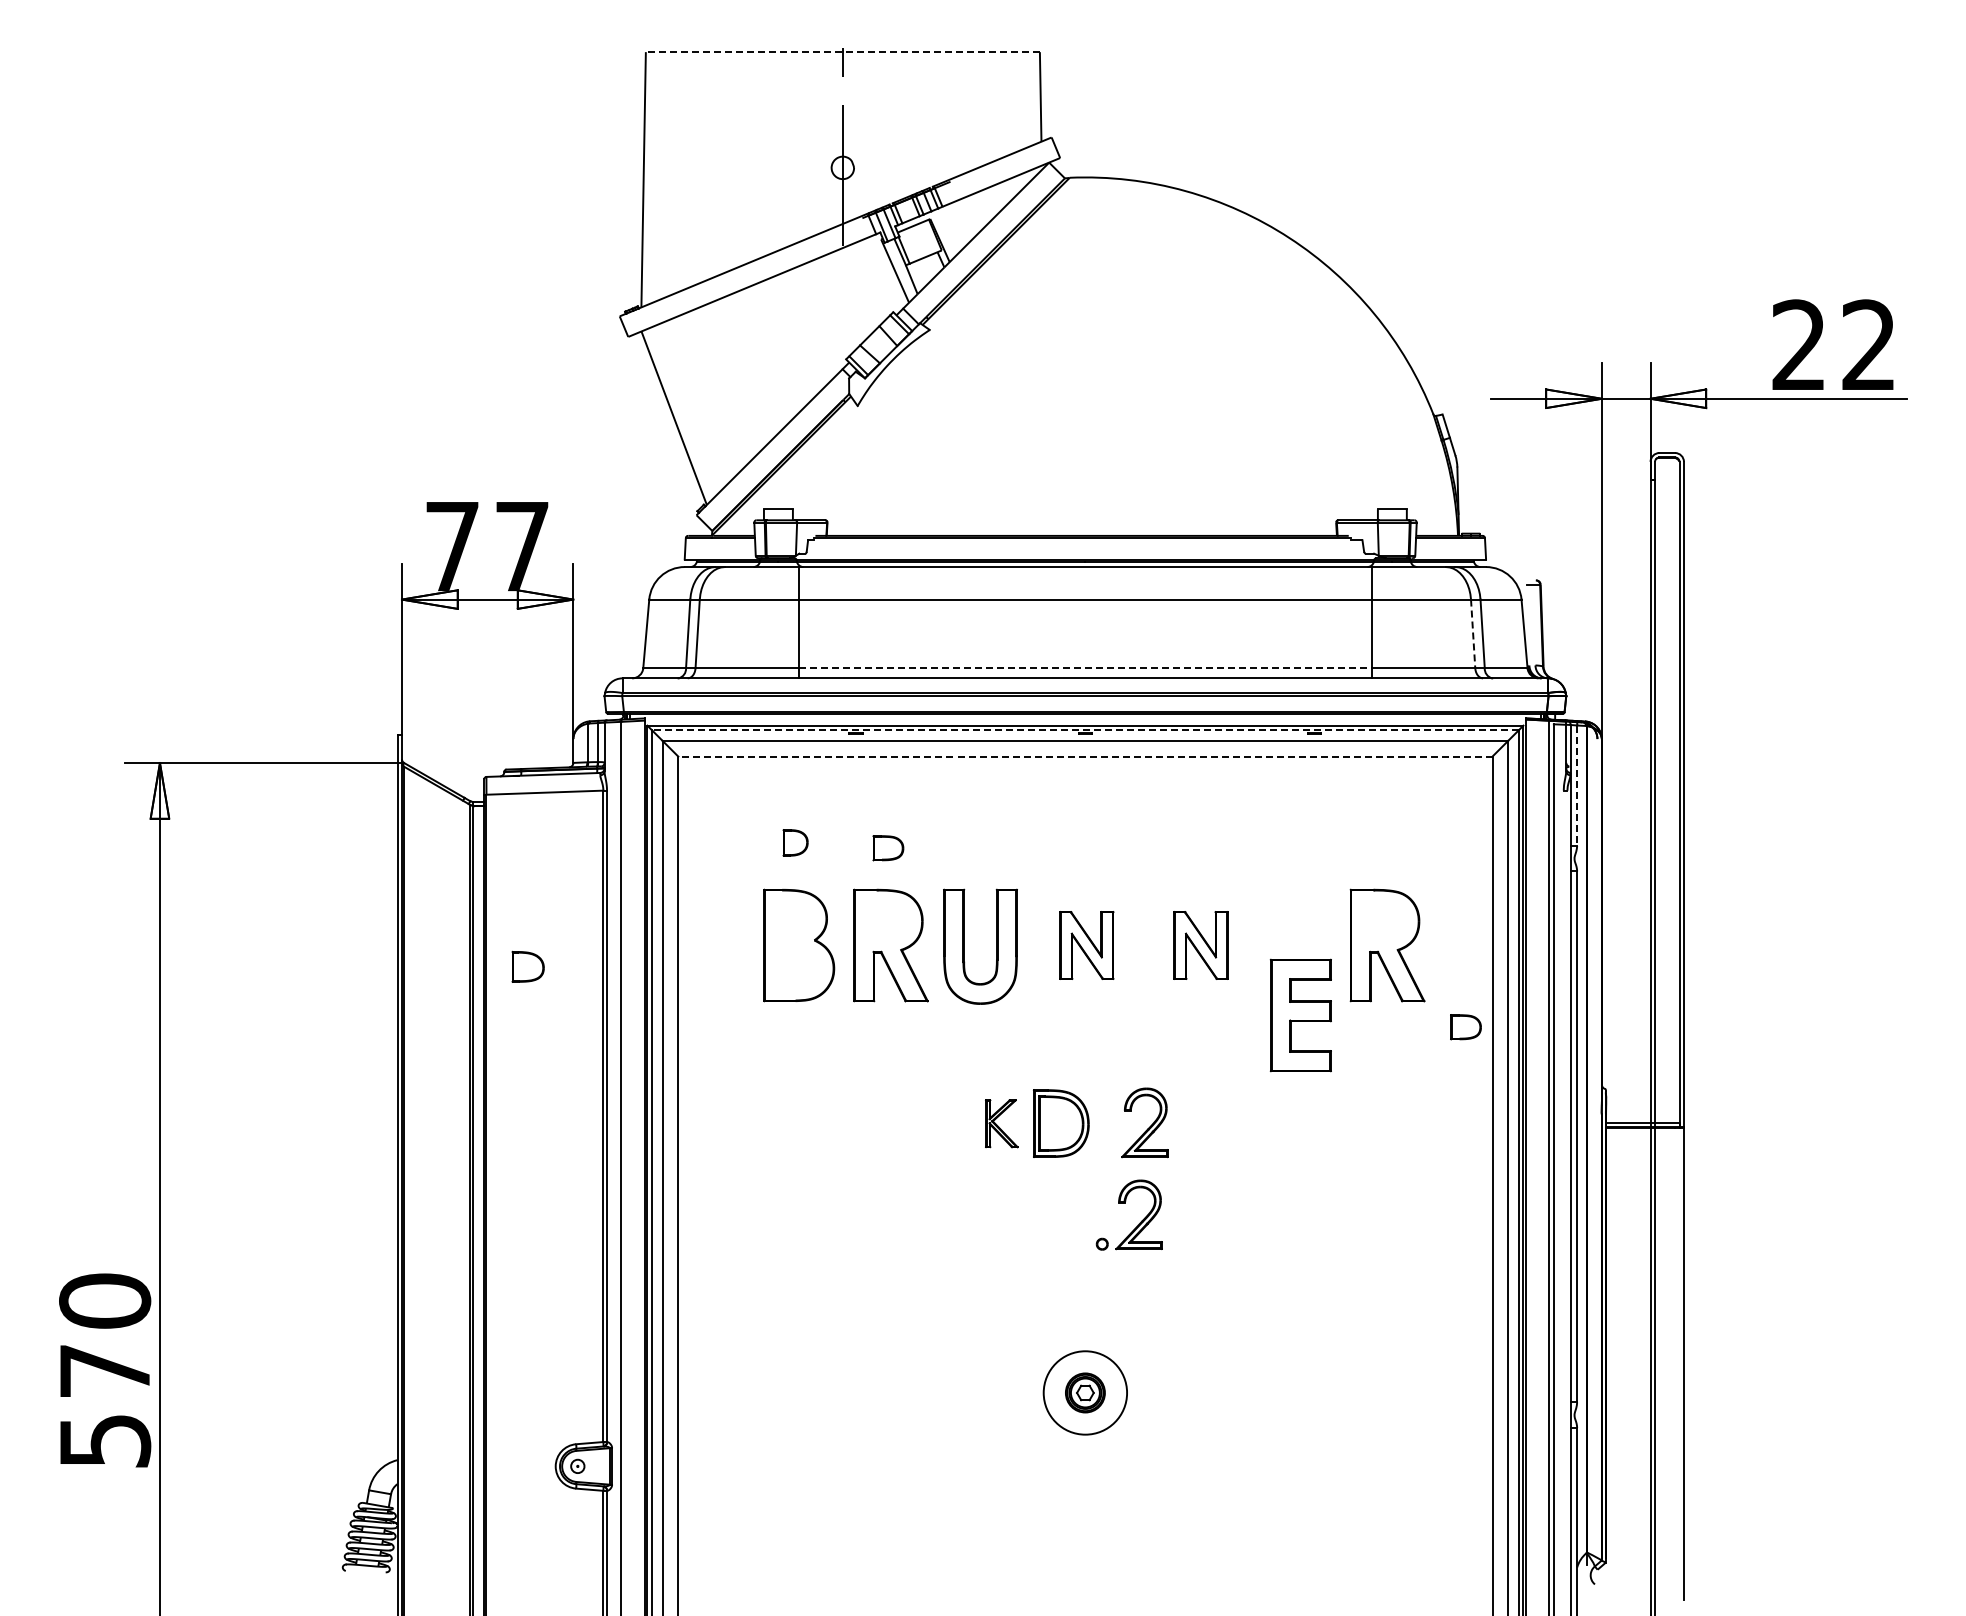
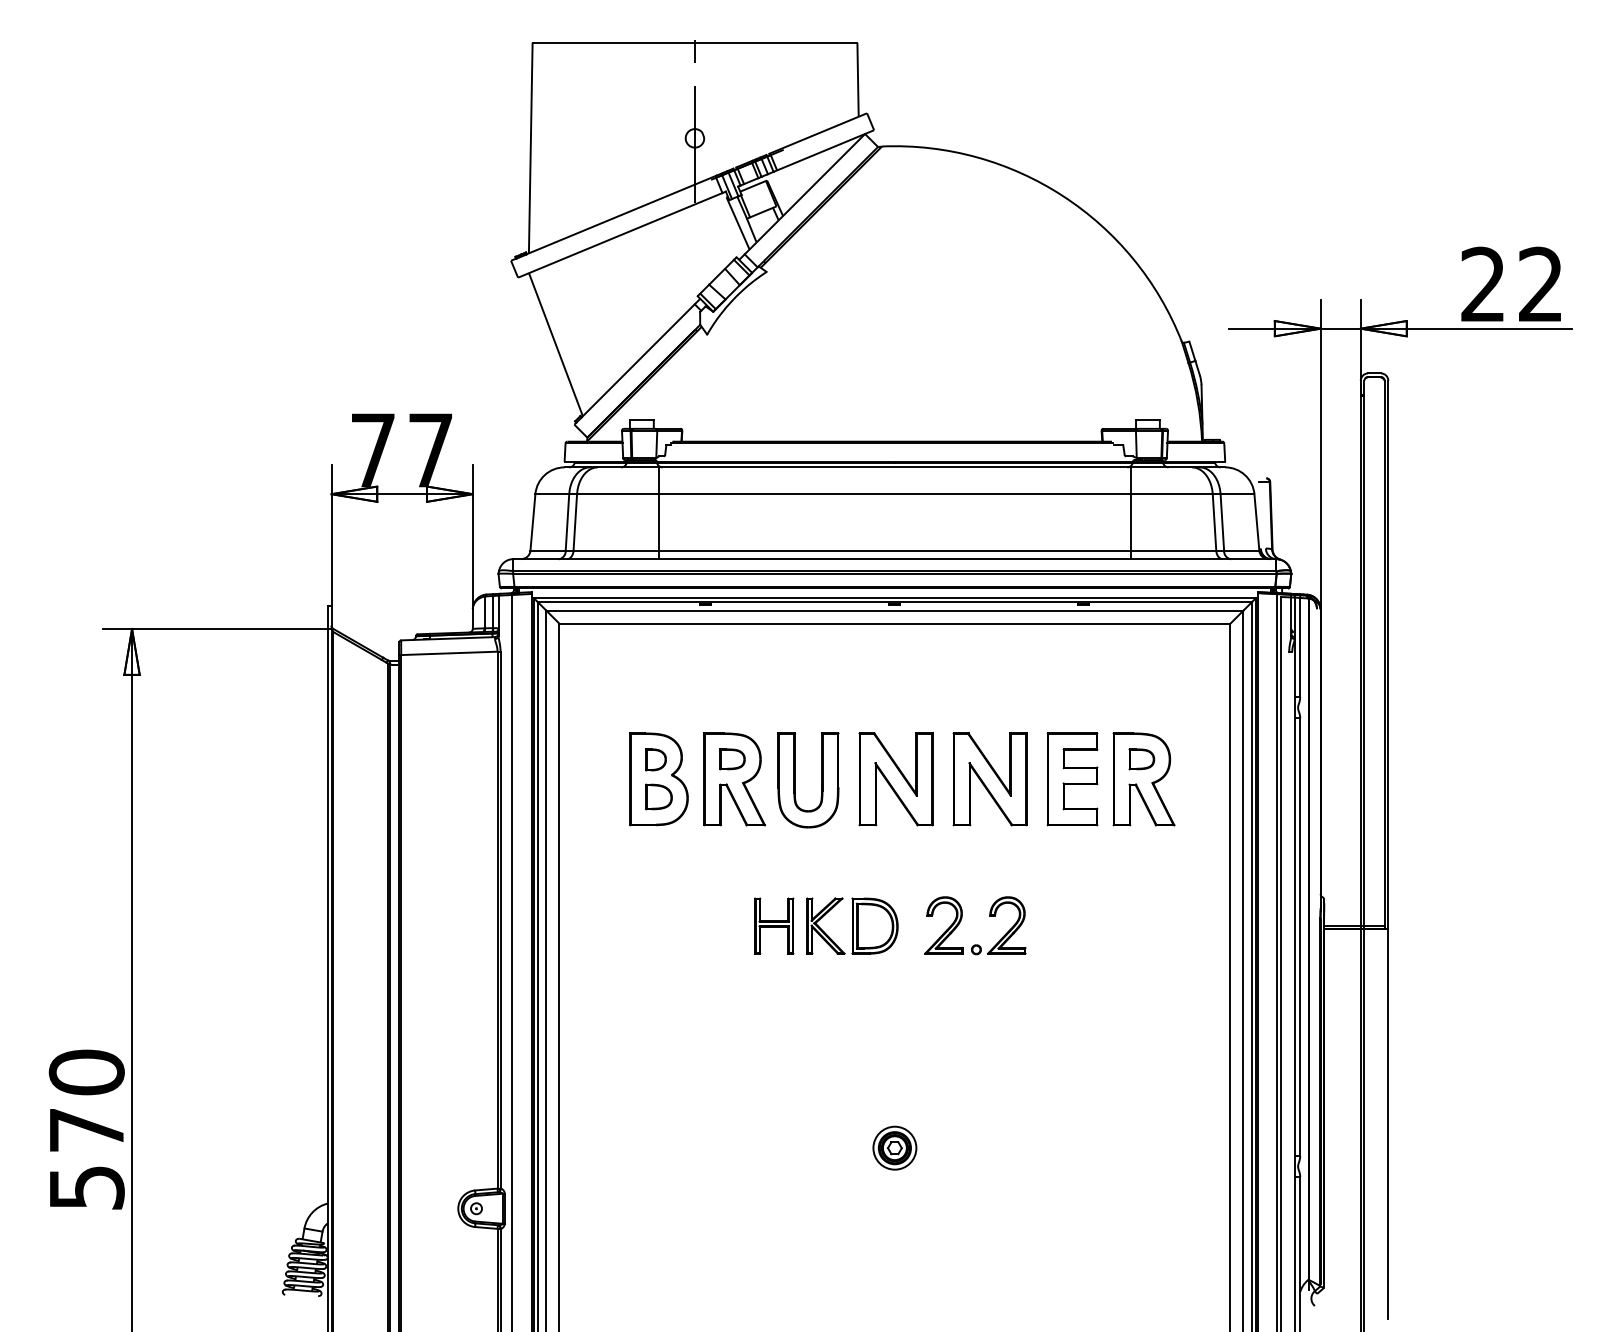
line: (842, 52) -> (694, 43), dashed -> solid
line: (1473, 634) -> (1214, 522), dashed -> solid
line: (1085, 668) -> (894, 551), dashed -> solid
line: (1084, 730) -> (894, 602), dashed -> solid
line: (1084, 756) -> (894, 623), dashed -> solid
line: (1577, 786) -> (1300, 648), dashed -> solid
part: (795, 842) -> (655, 759), moved
part: (888, 848) -> (732, 759), moved
part: (1086, 945) -> (895, 779), size x1.67
part: (1200, 945) -> (989, 779), size x1.67
part: (527, 966) -> (658, 796), moved
part: (1300, 1015) -> (1072, 779), moved
part: (1465, 1027) -> (1141, 759), moved
part: (938, 1123) -> (773, 926), added
part: (1001, 1123) -> (825, 926), size x1.43
part: (1125, 1203) -> (995, 916), moved
circle: (1085, 1392) -> (894, 1147), size x0.62

